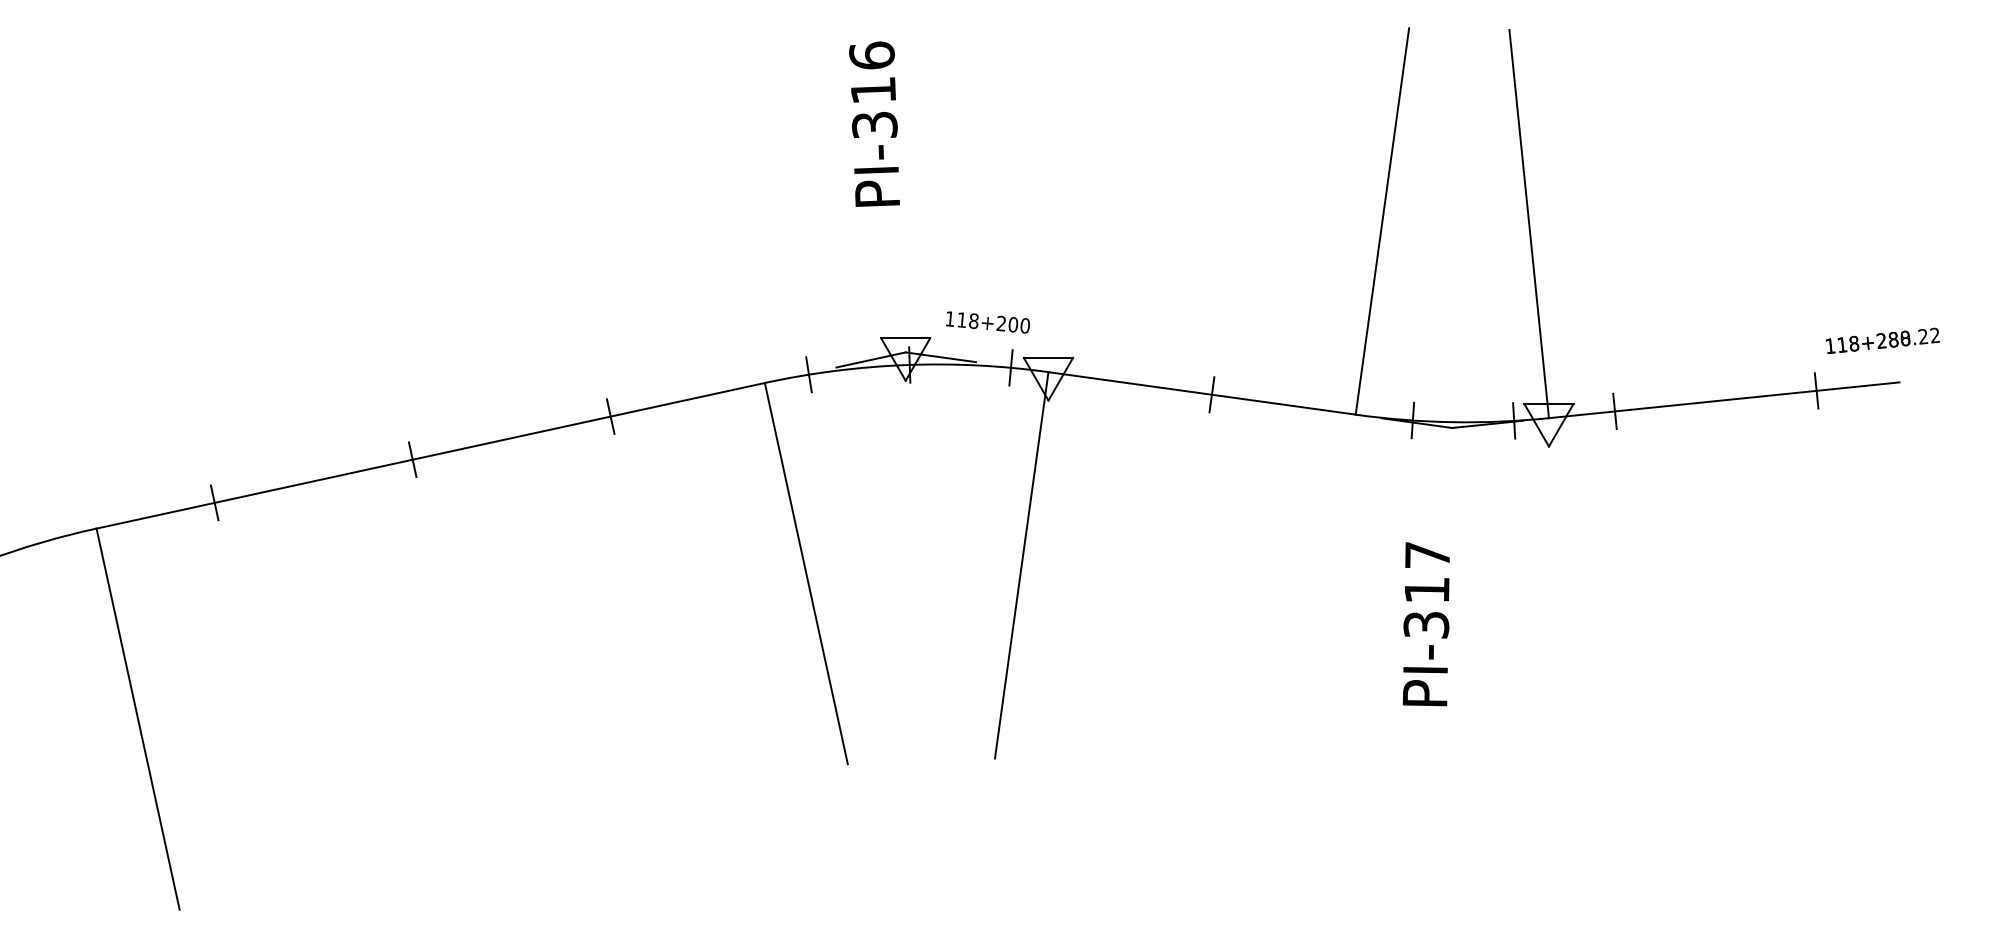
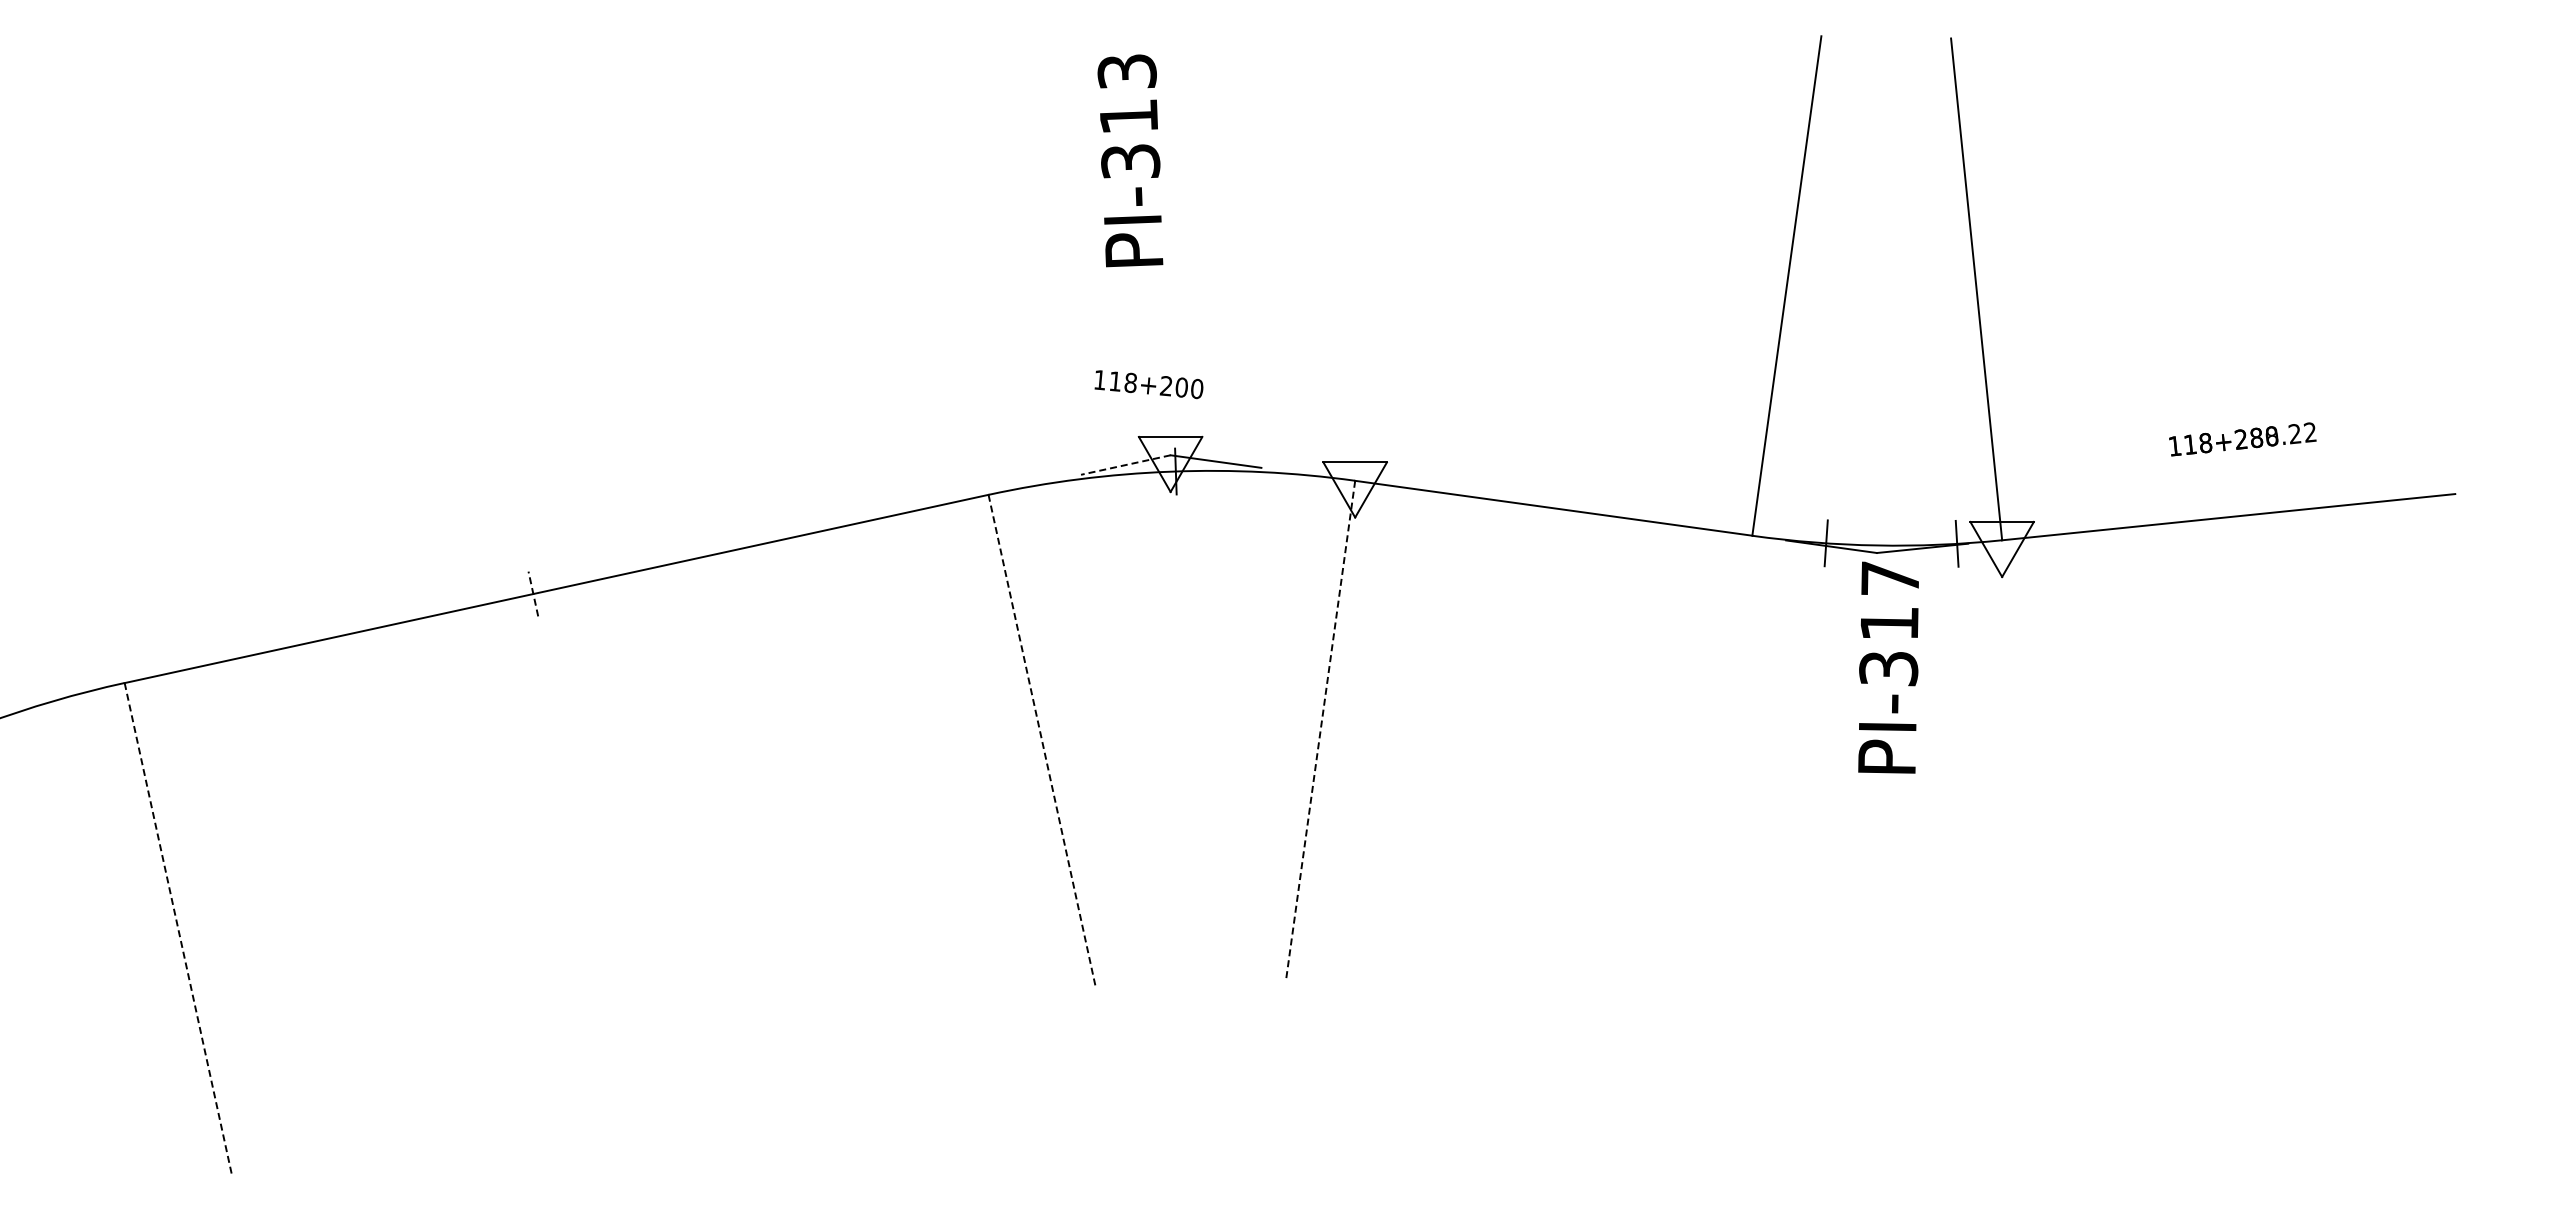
text: (871, 55) -> (1126, 71), PI-316 -> PI-313
text: (987, 322) -> (1148, 384), moved
text: (1882, 340) -> (2242, 439), moved
line: (870, 360) -> (1125, 465), solid -> dashed
line: (1010, 368) -> (1306, 475), removed
line: (808, 374) -> (1045, 483), removed
line: (1816, 390) -> (2347, 504), removed
line: (1211, 394) -> (1566, 509), removed
line: (1614, 411) -> (2087, 531), removed
line: (610, 416) -> (789, 537), removed
line: (412, 460) -> (533, 594), solid -> dashed
line: (214, 502) -> (277, 649), removed
line: (1021, 566) -> (1320, 731), solid -> dashed
line: (806, 573) -> (1042, 741), solid -> dashed
text: (1426, 624) -> (1888, 667), moved
line: (138, 719) -> (178, 929), solid -> dashed

